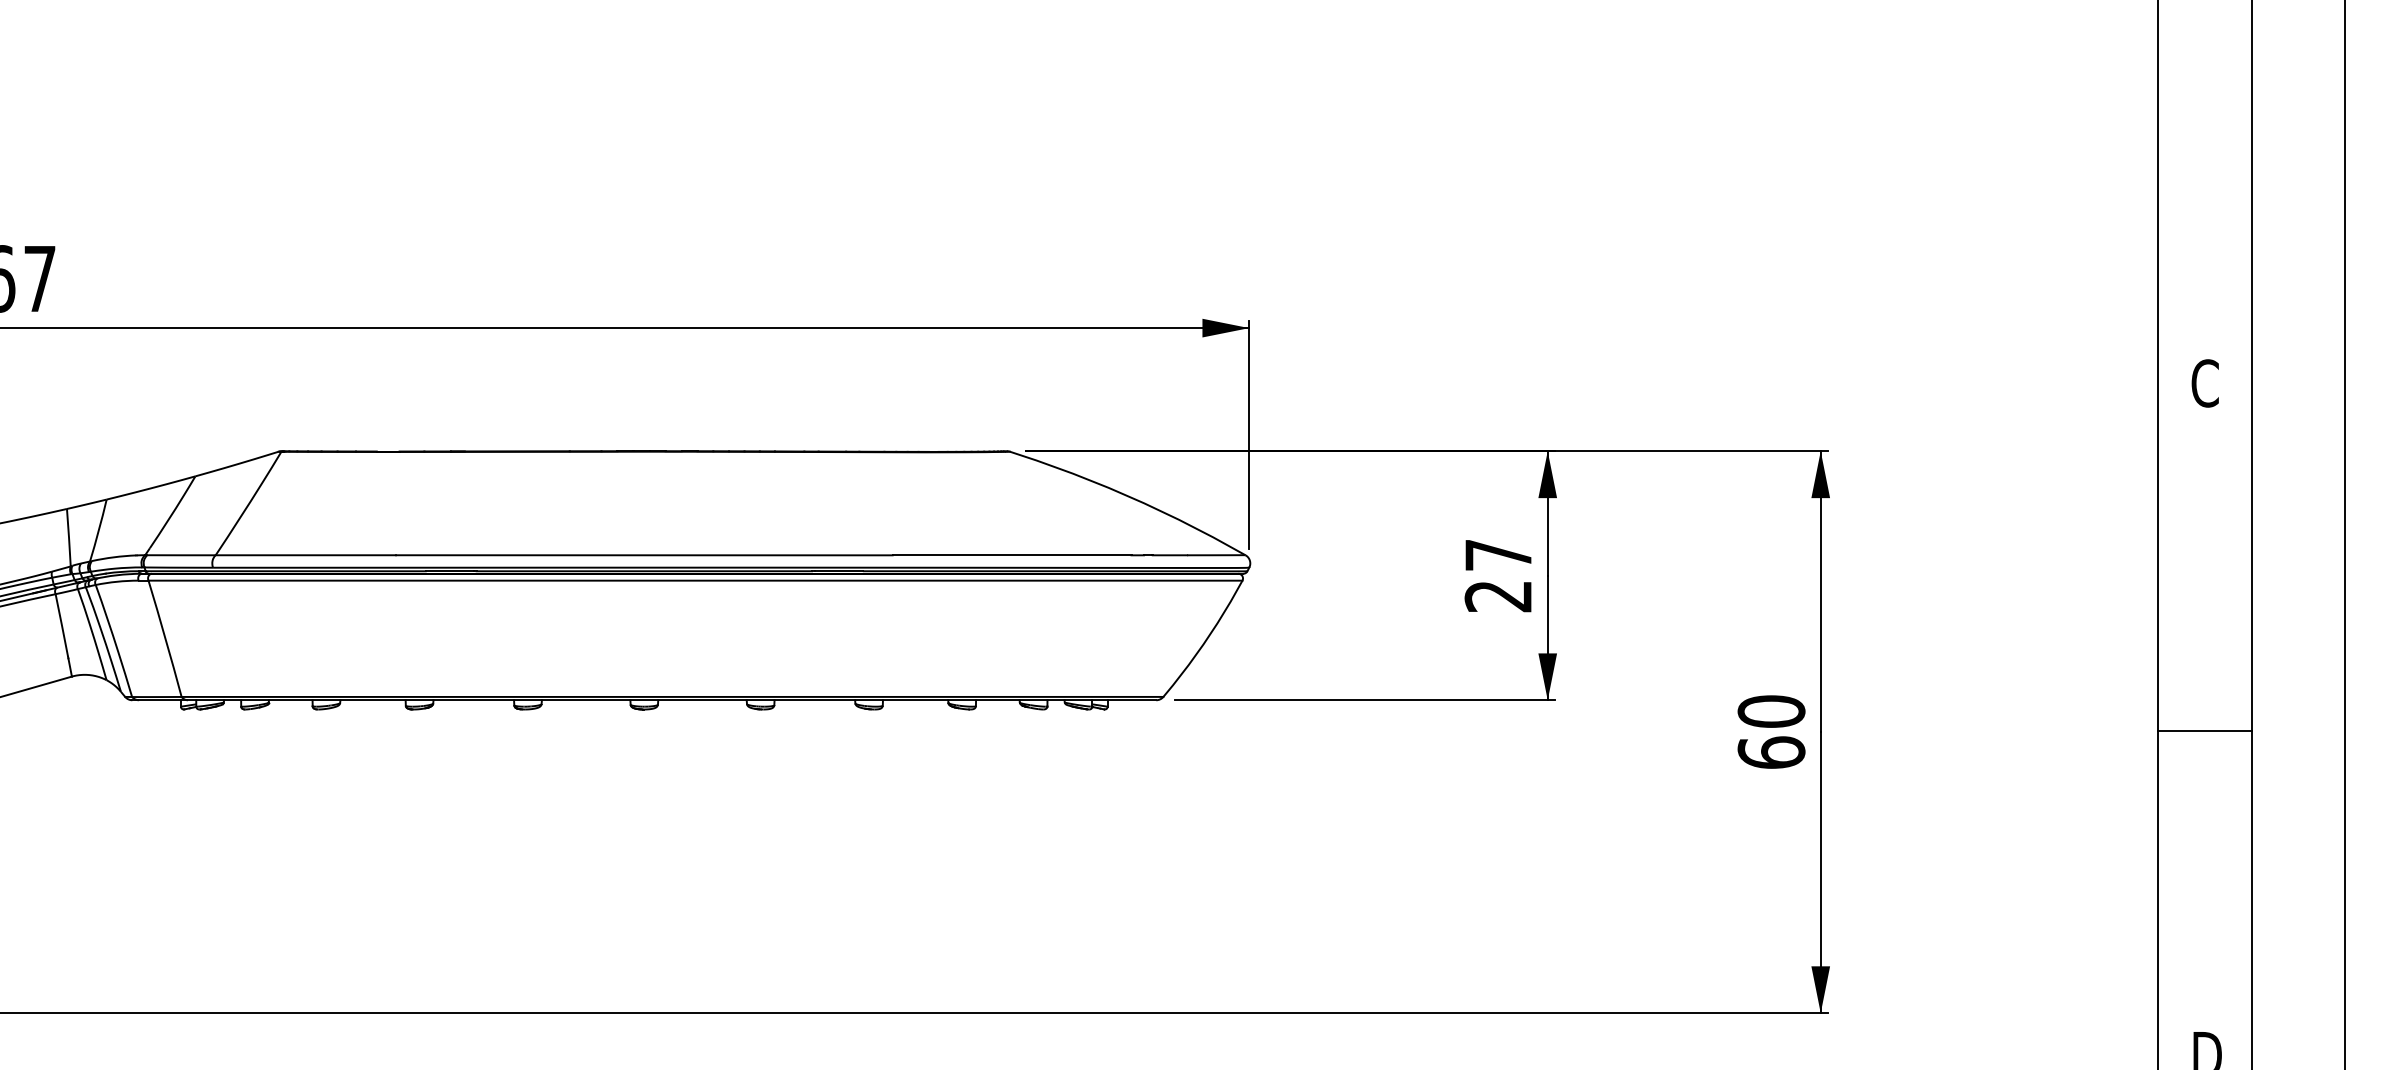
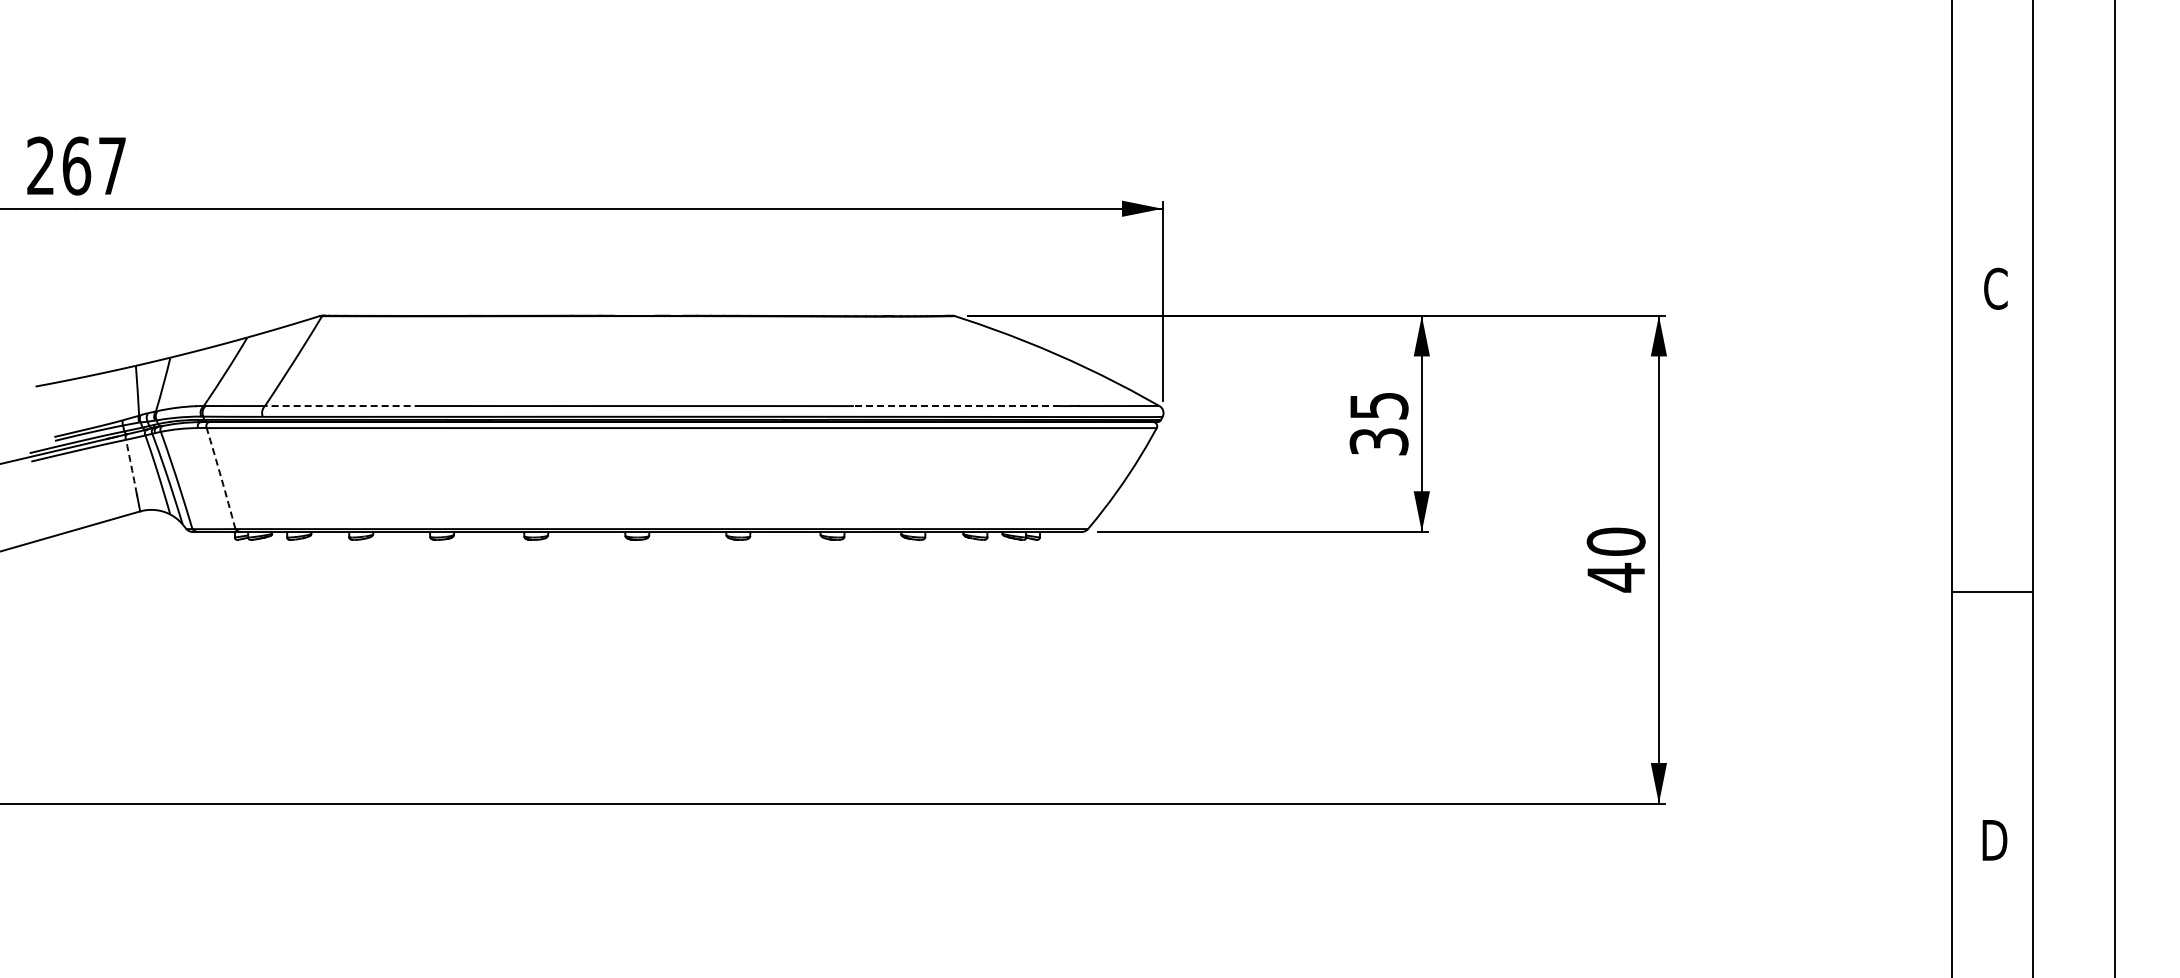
text: (2204, 383) -> (1995, 288), moved
line: (304, 555) -> (342, 406), solid -> dashed
line: (1011, 555) -> (956, 406), solid -> dashed
text: (1497, 575) -> (1378, 423), 27 -> 35
arc: (61, 626) -> (131, 467), solid -> dashed
arc: (165, 638) -> (221, 478), solid -> dashed
line: (2204, 730) -> (1992, 591), moved
text: (1770, 752) -> (1615, 577), 60 -> 40

